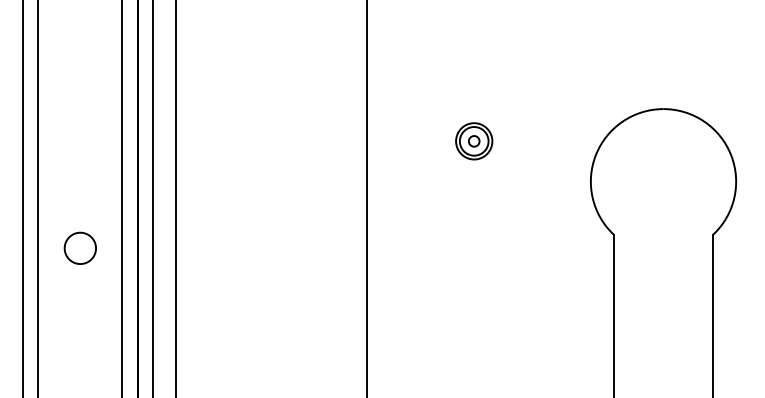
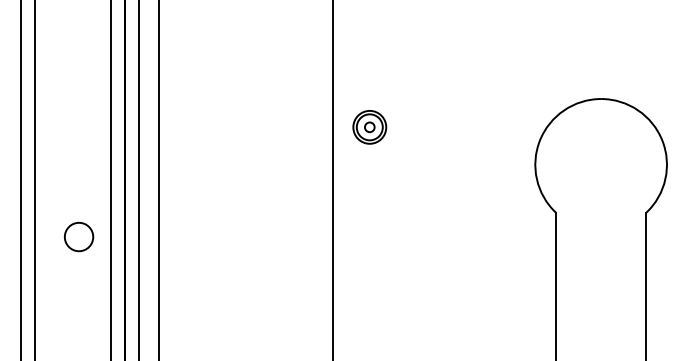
part: (474, 141) -> (370, 127), moved
circle: (79, 247) -> (78, 236), moved

